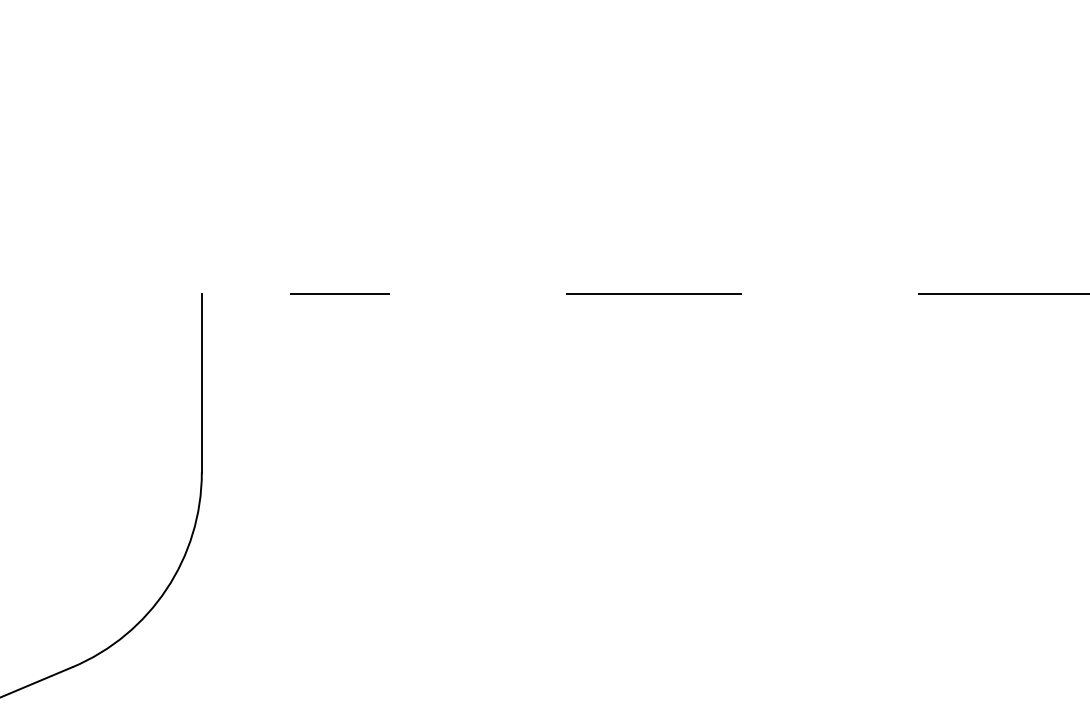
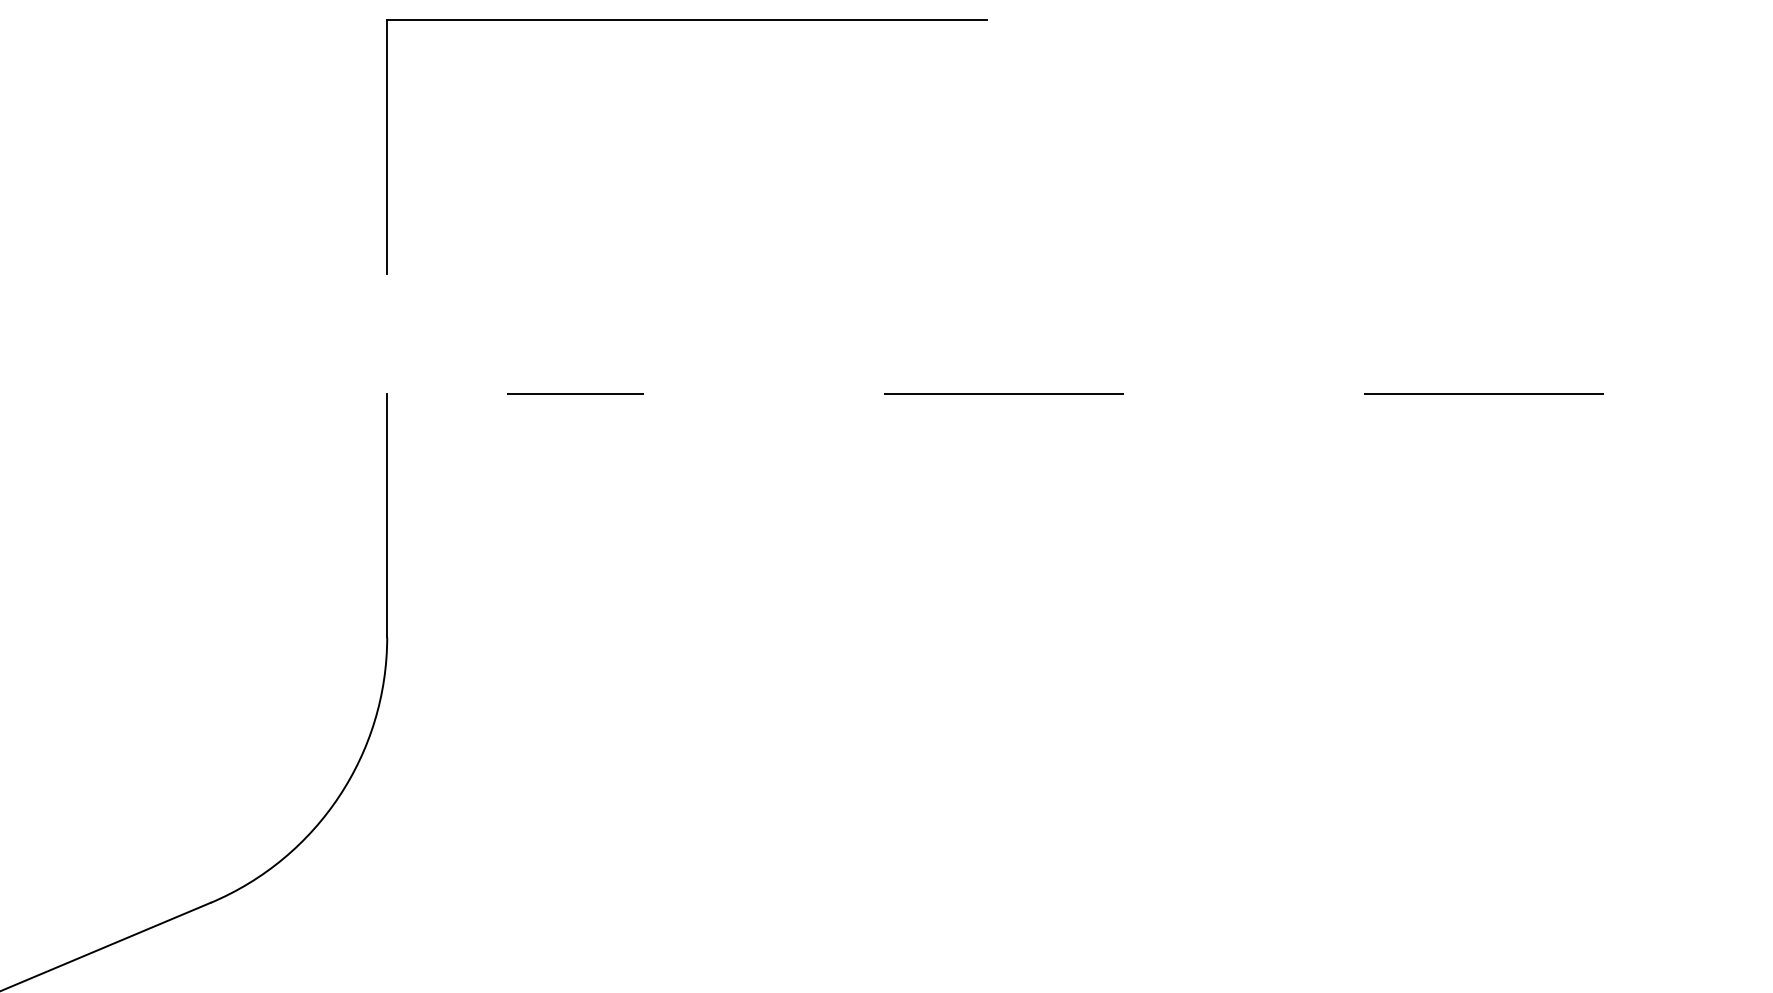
part: (421, 20) -> (686, 20), added

